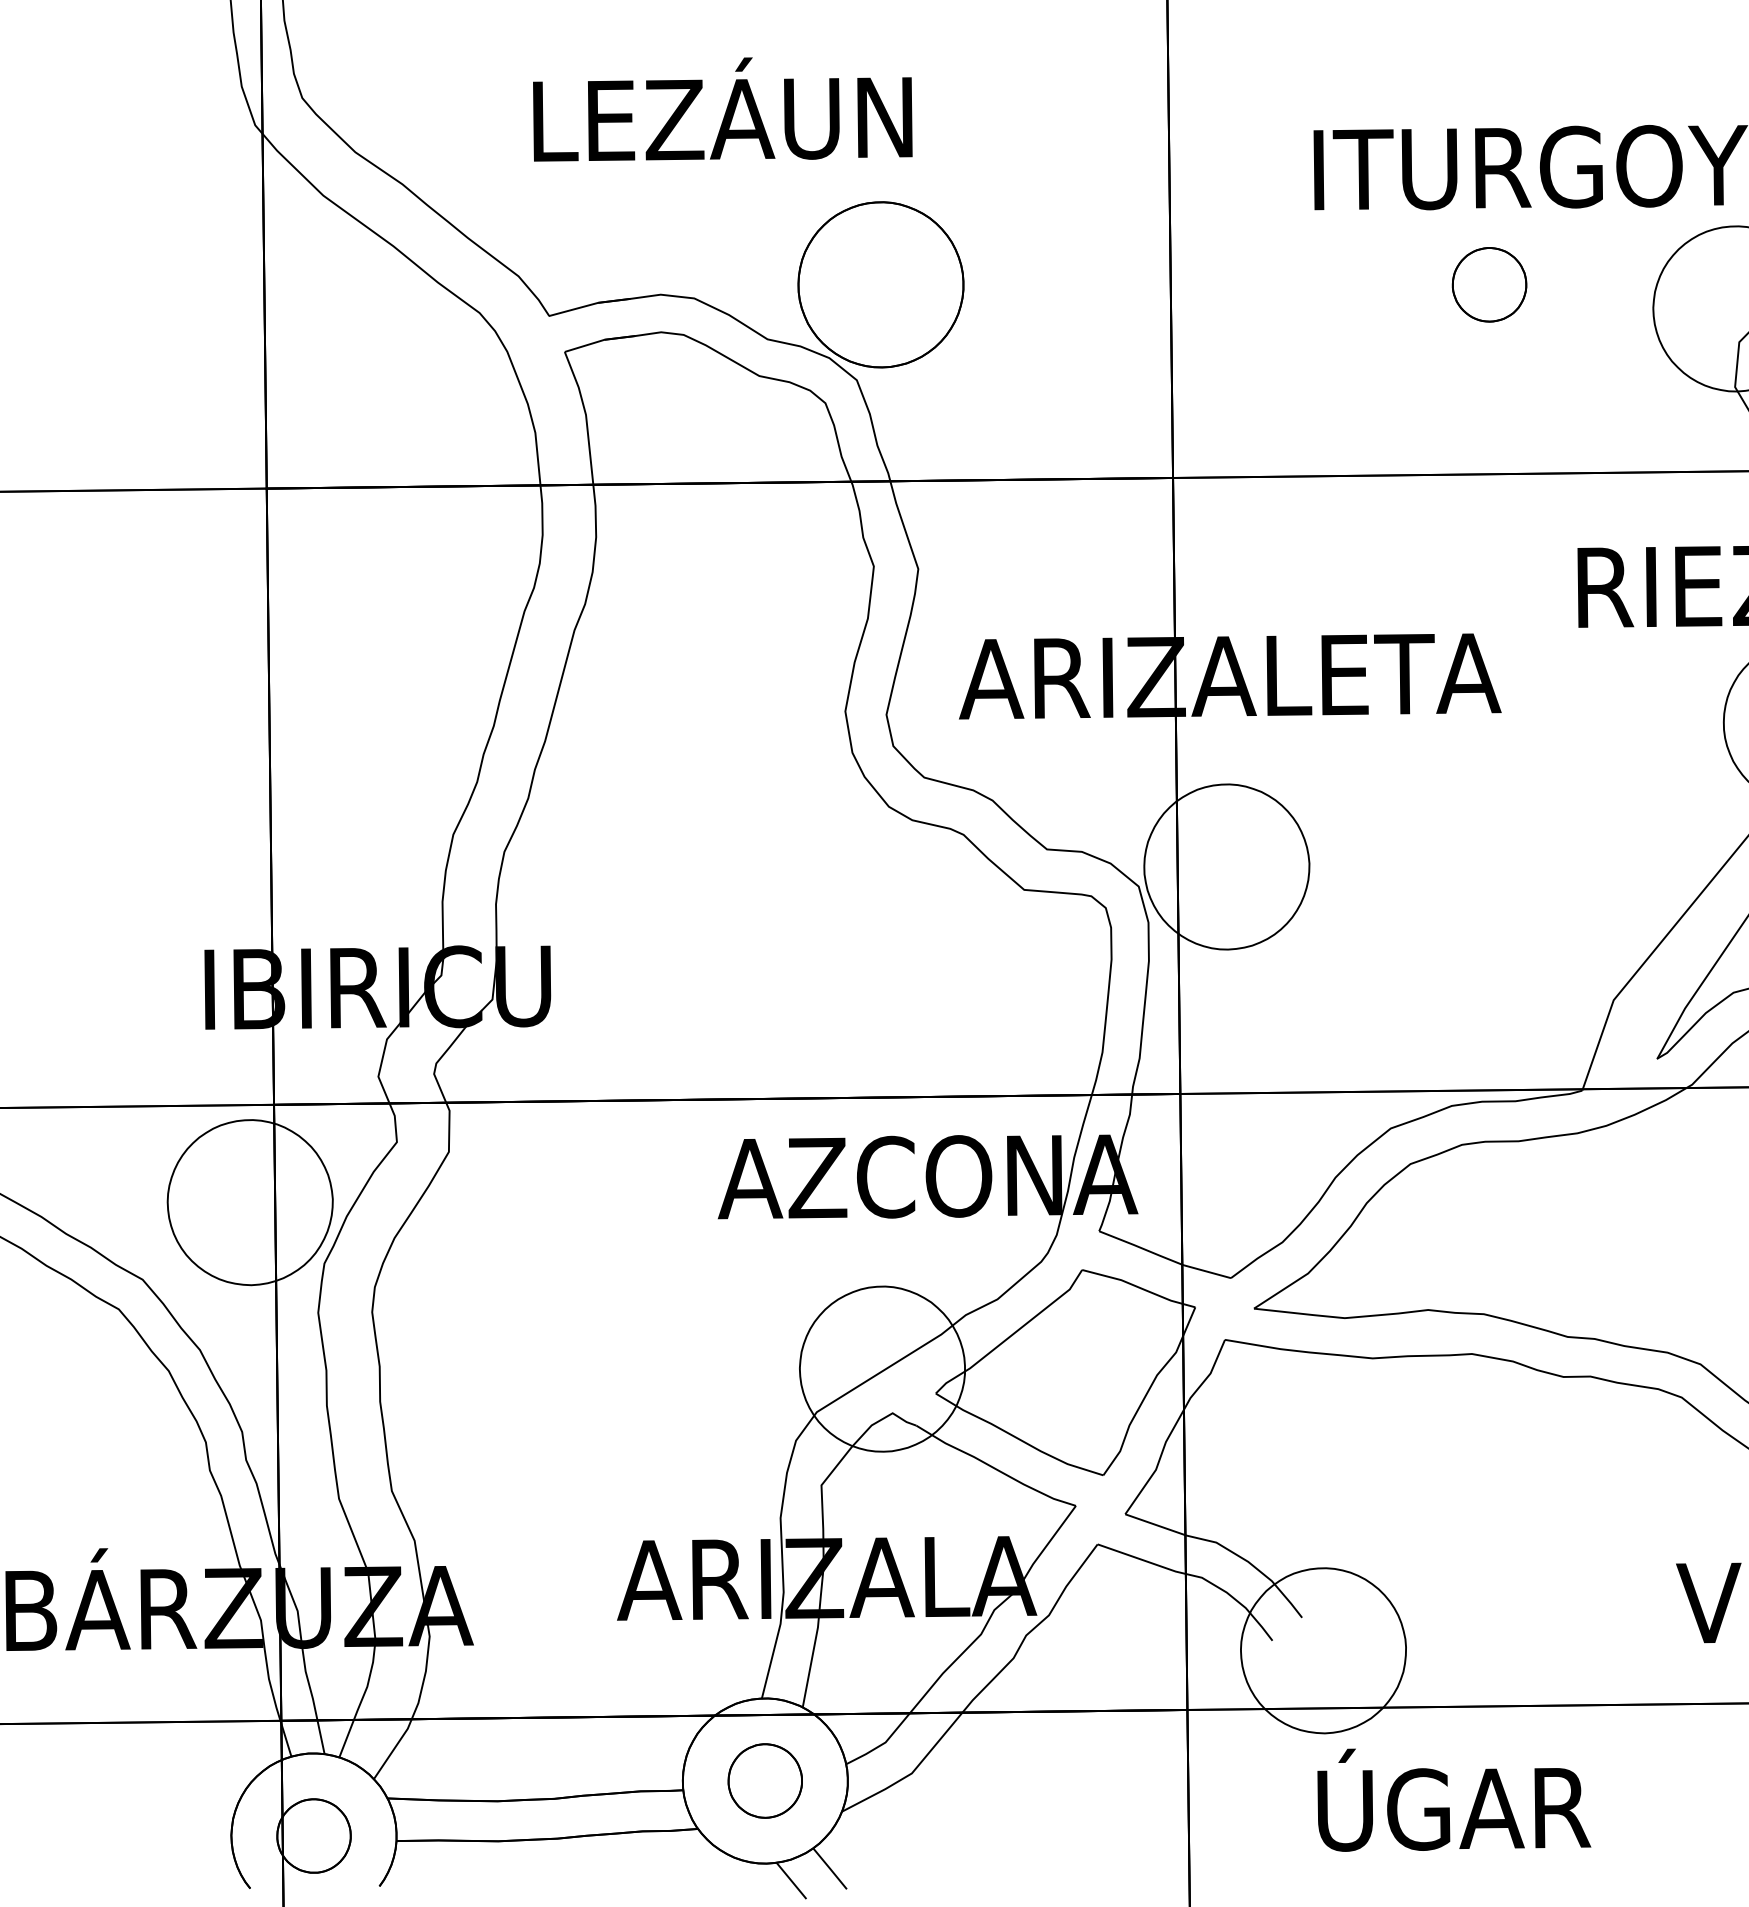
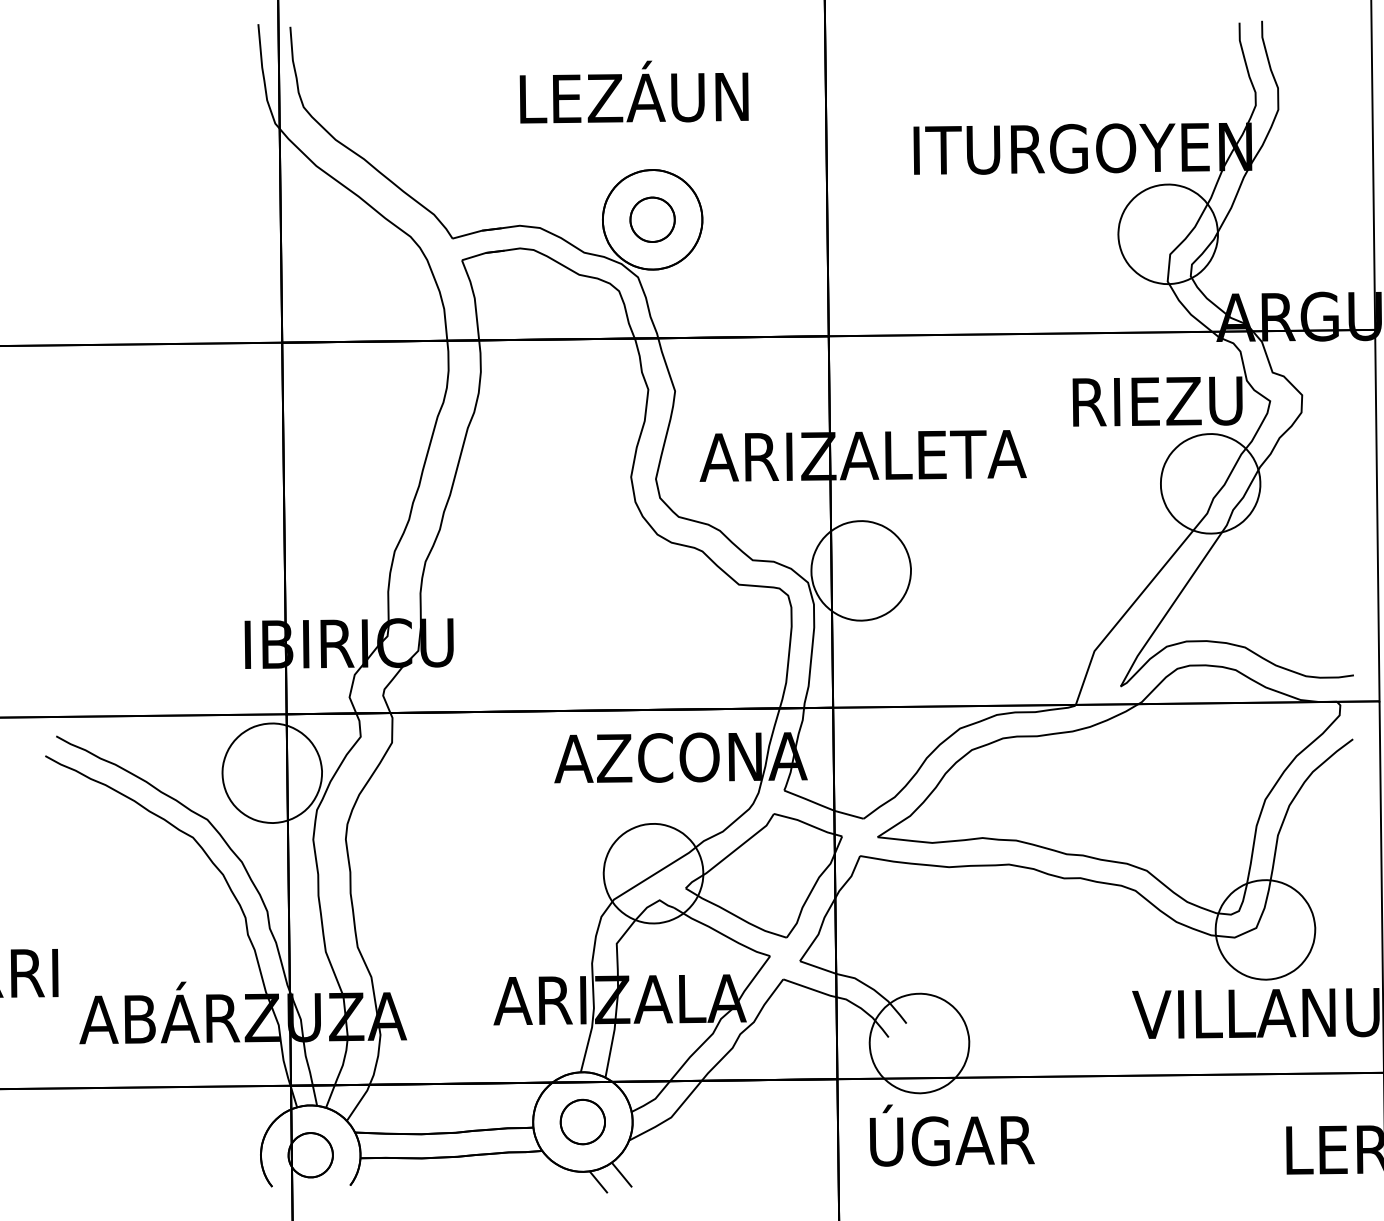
text: (721, 108) -> (633, 91), moved
part: (1489, 284) -> (652, 219), moved
text: (1452, 1799) -> (951, 1135), moved

